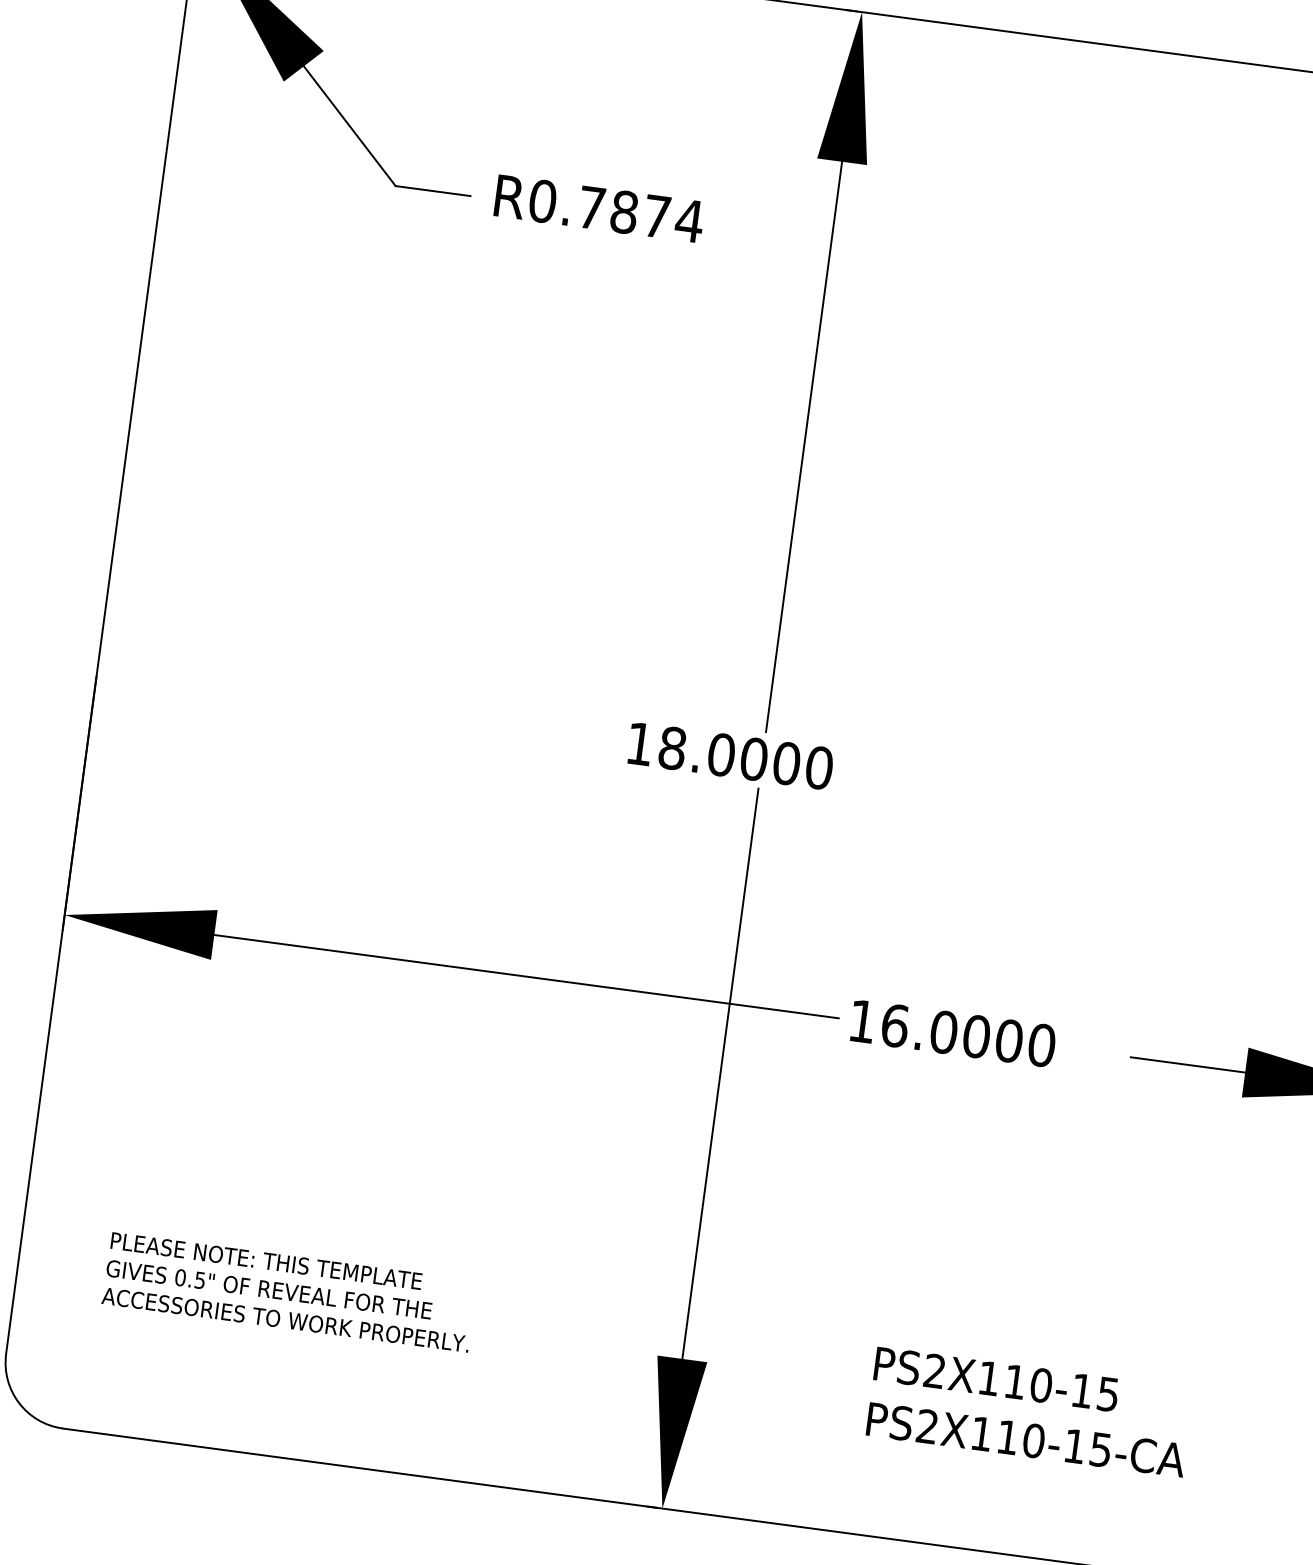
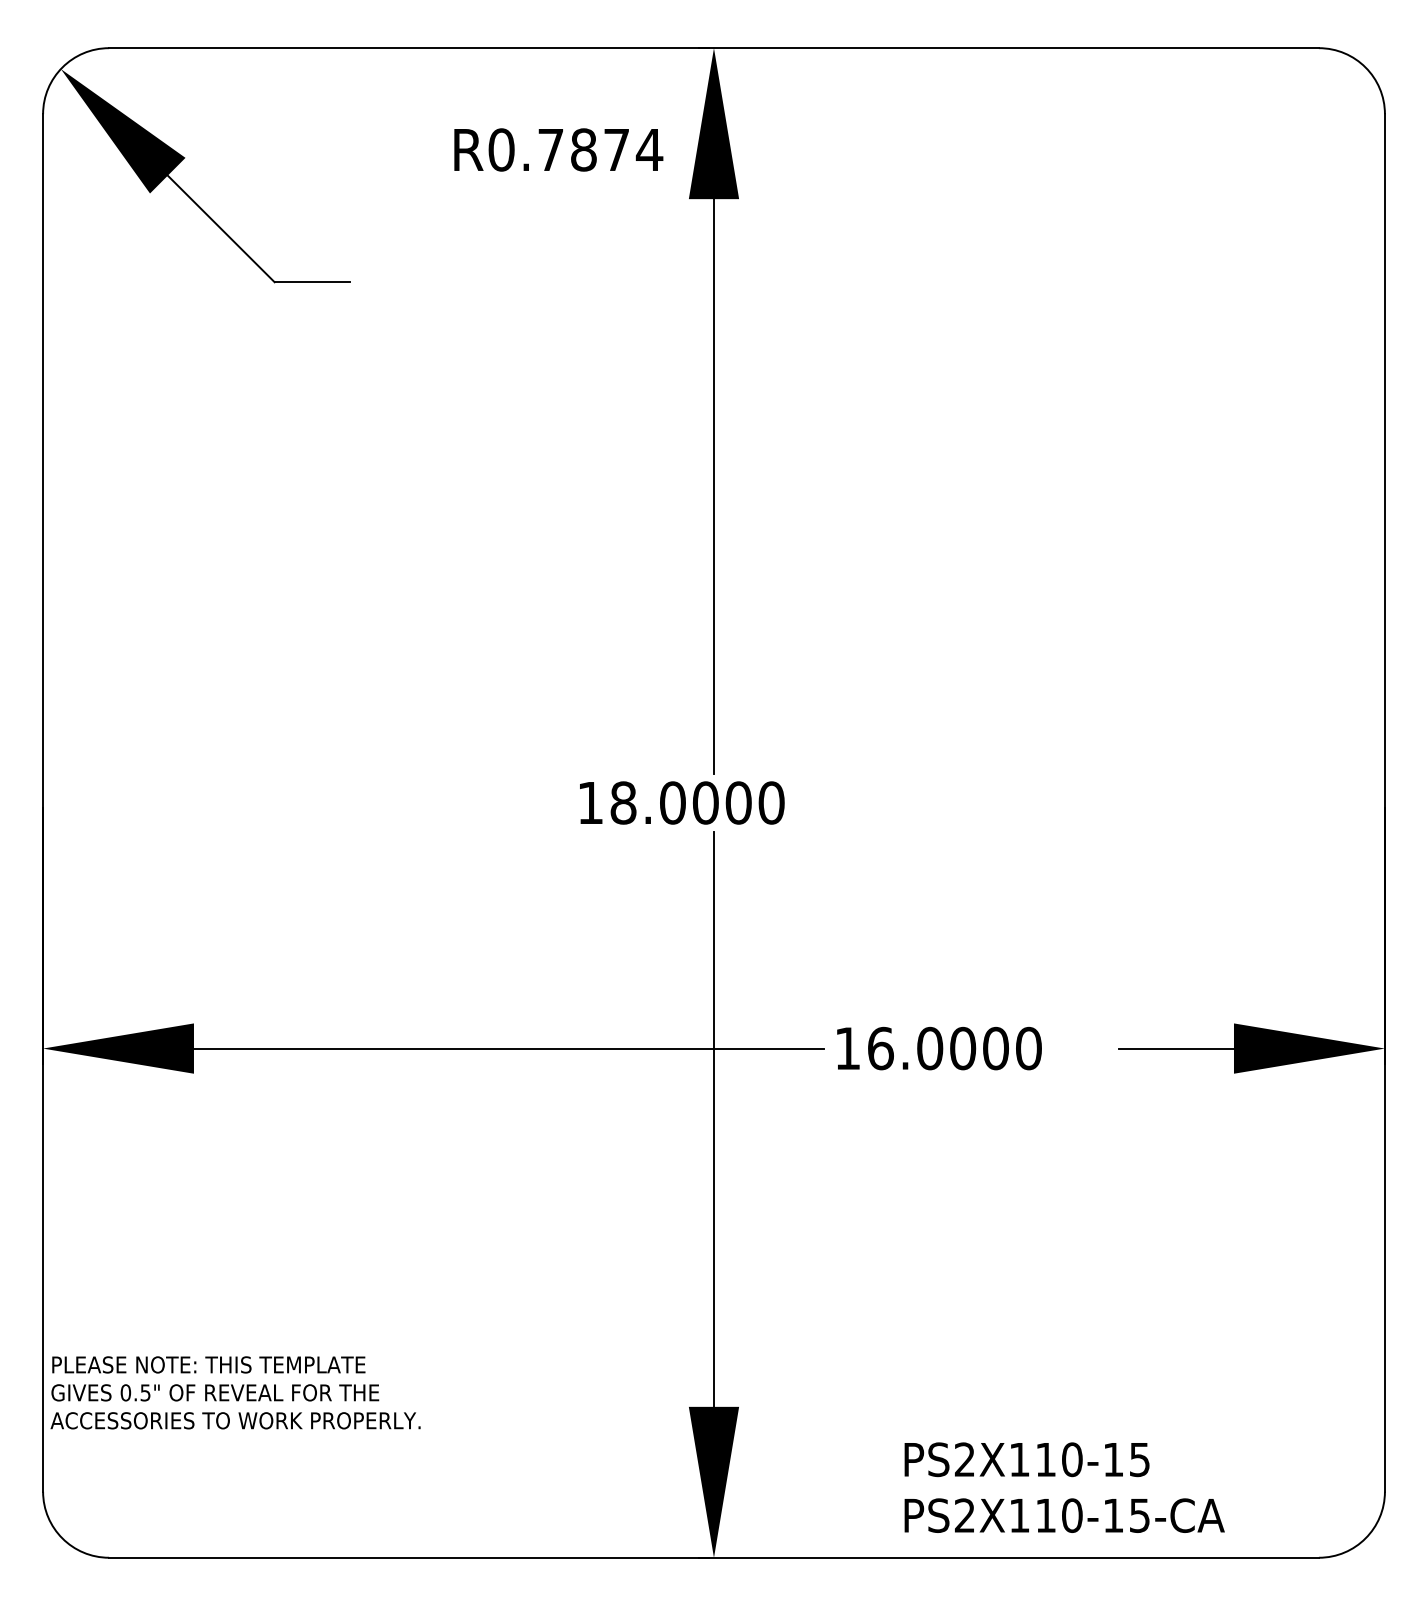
text: (599, 208) -> (558, 149), moved
text: (289, 1291) -> (235, 1392), moved
text: (1029, 1411) -> (1064, 1487), moved

